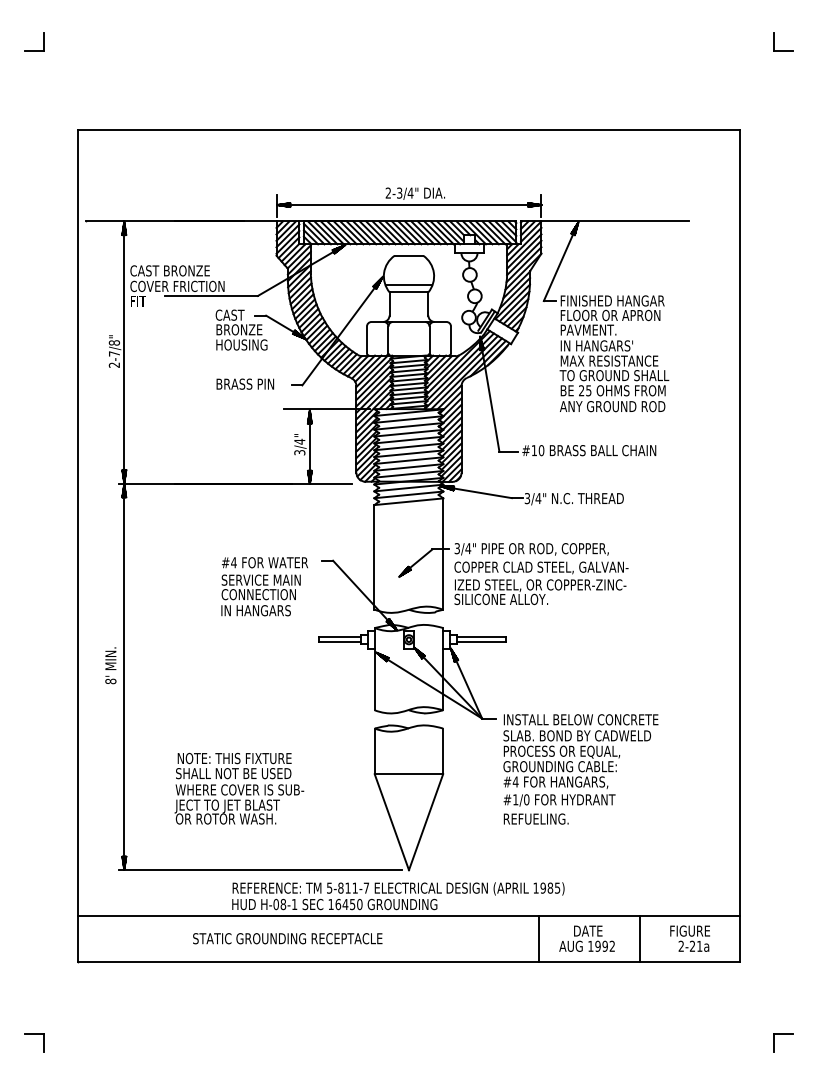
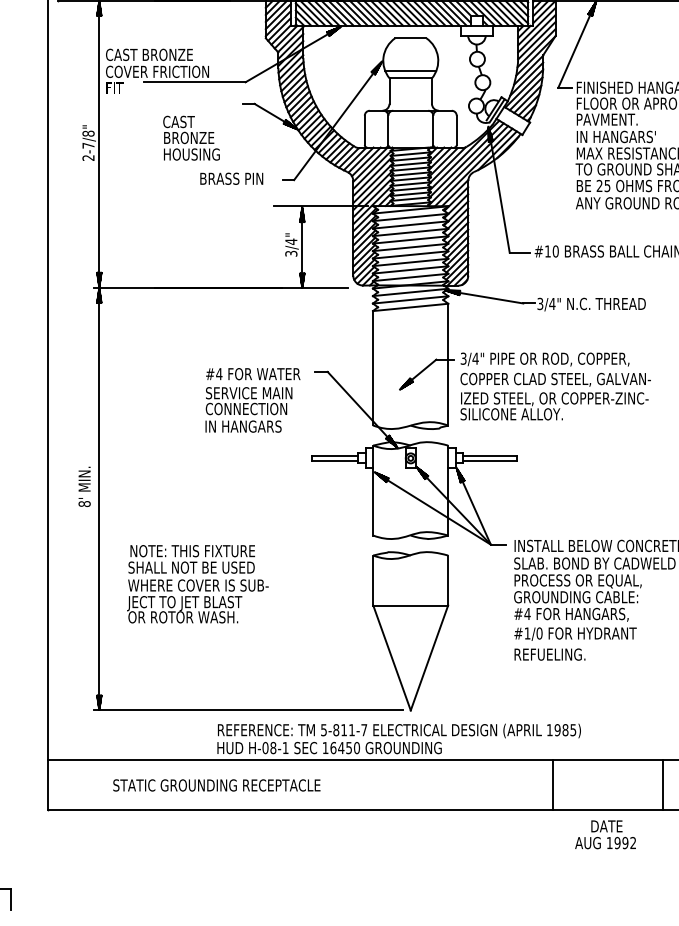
text: (241, 329) -> (191, 137), moved
text: (239, 788) -> (198, 583), moved
text: (287, 938) -> (216, 785), moved
text: (586, 938) -> (604, 834), moved

